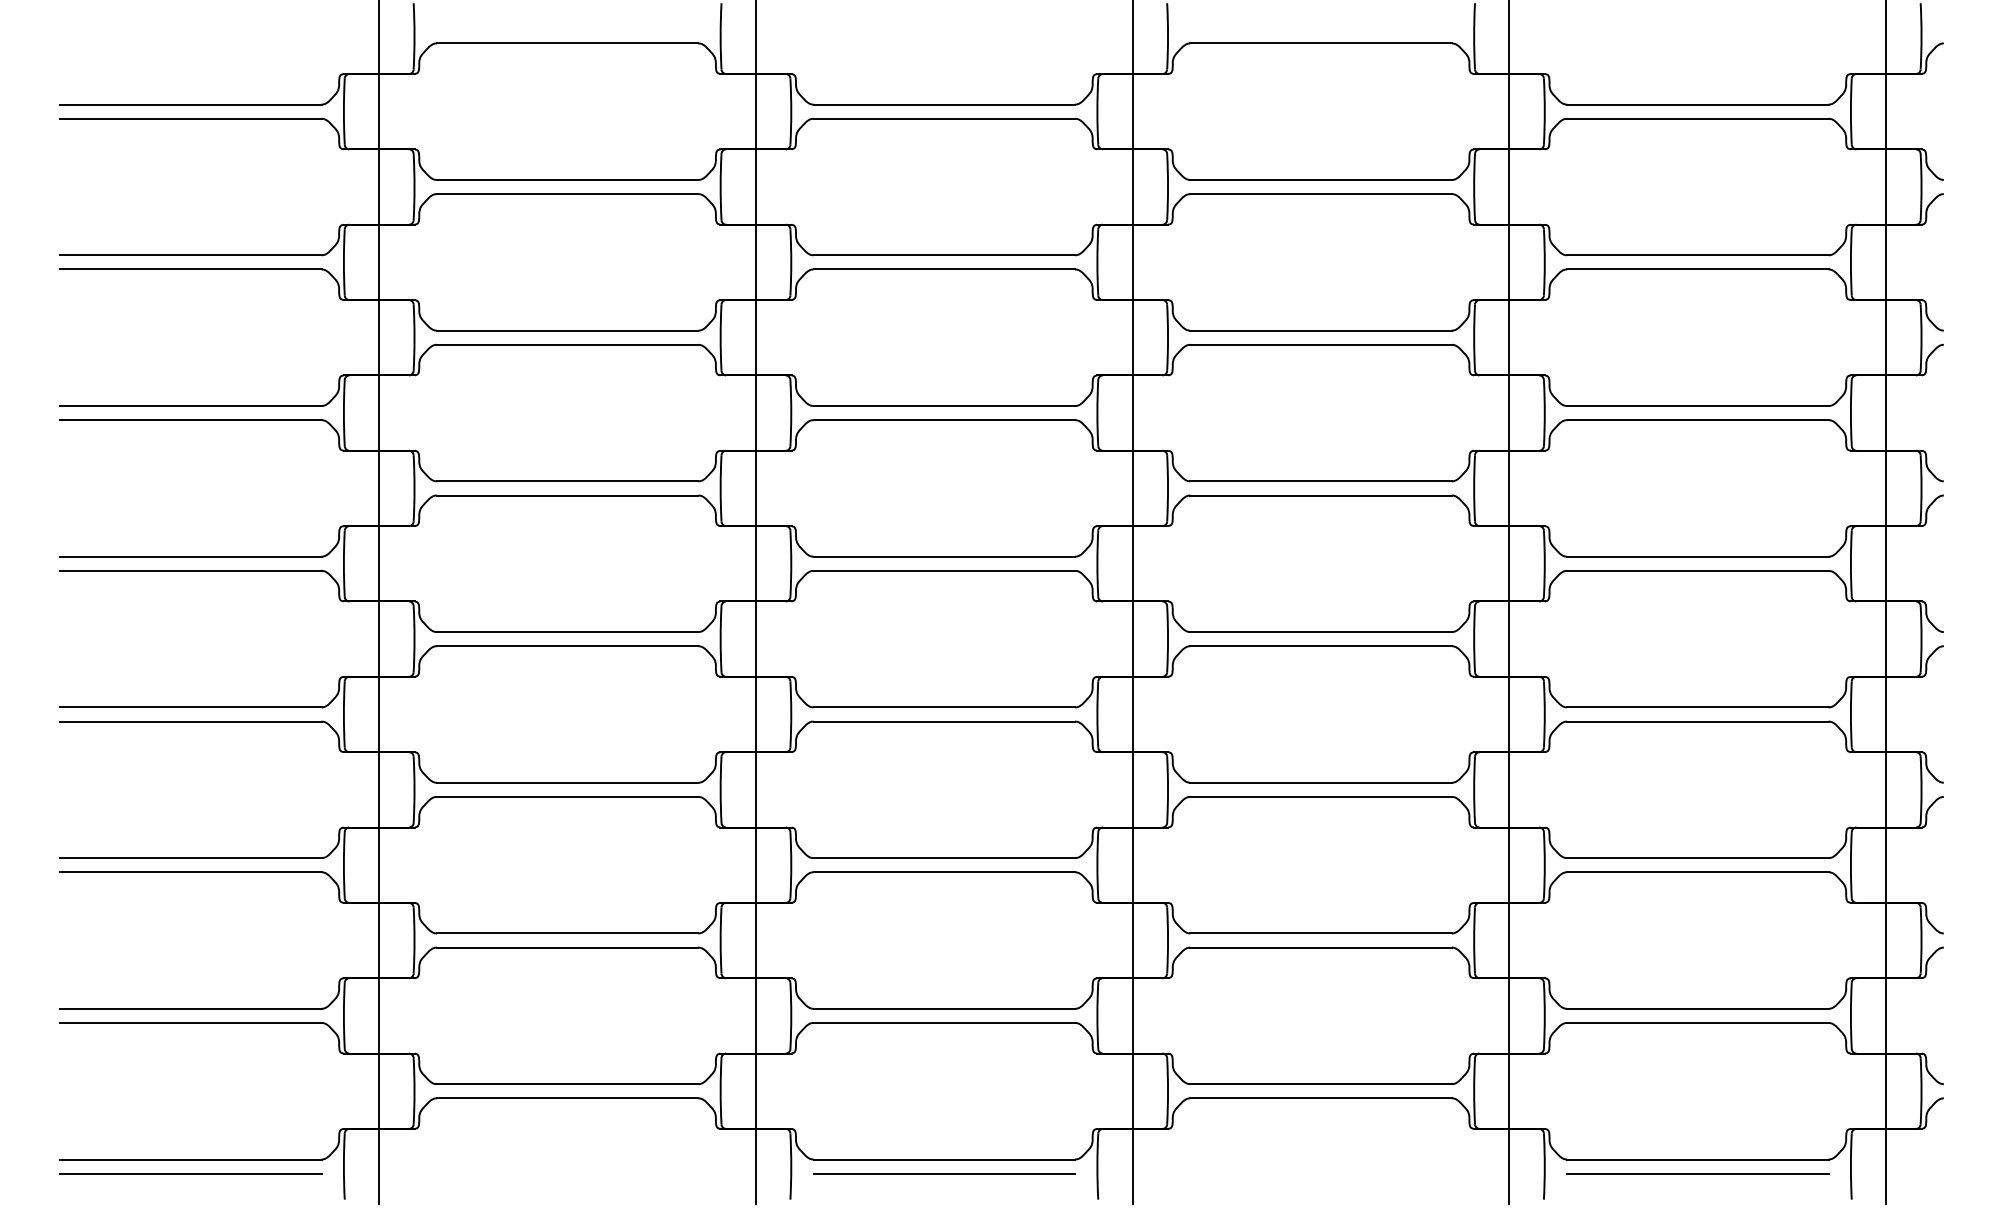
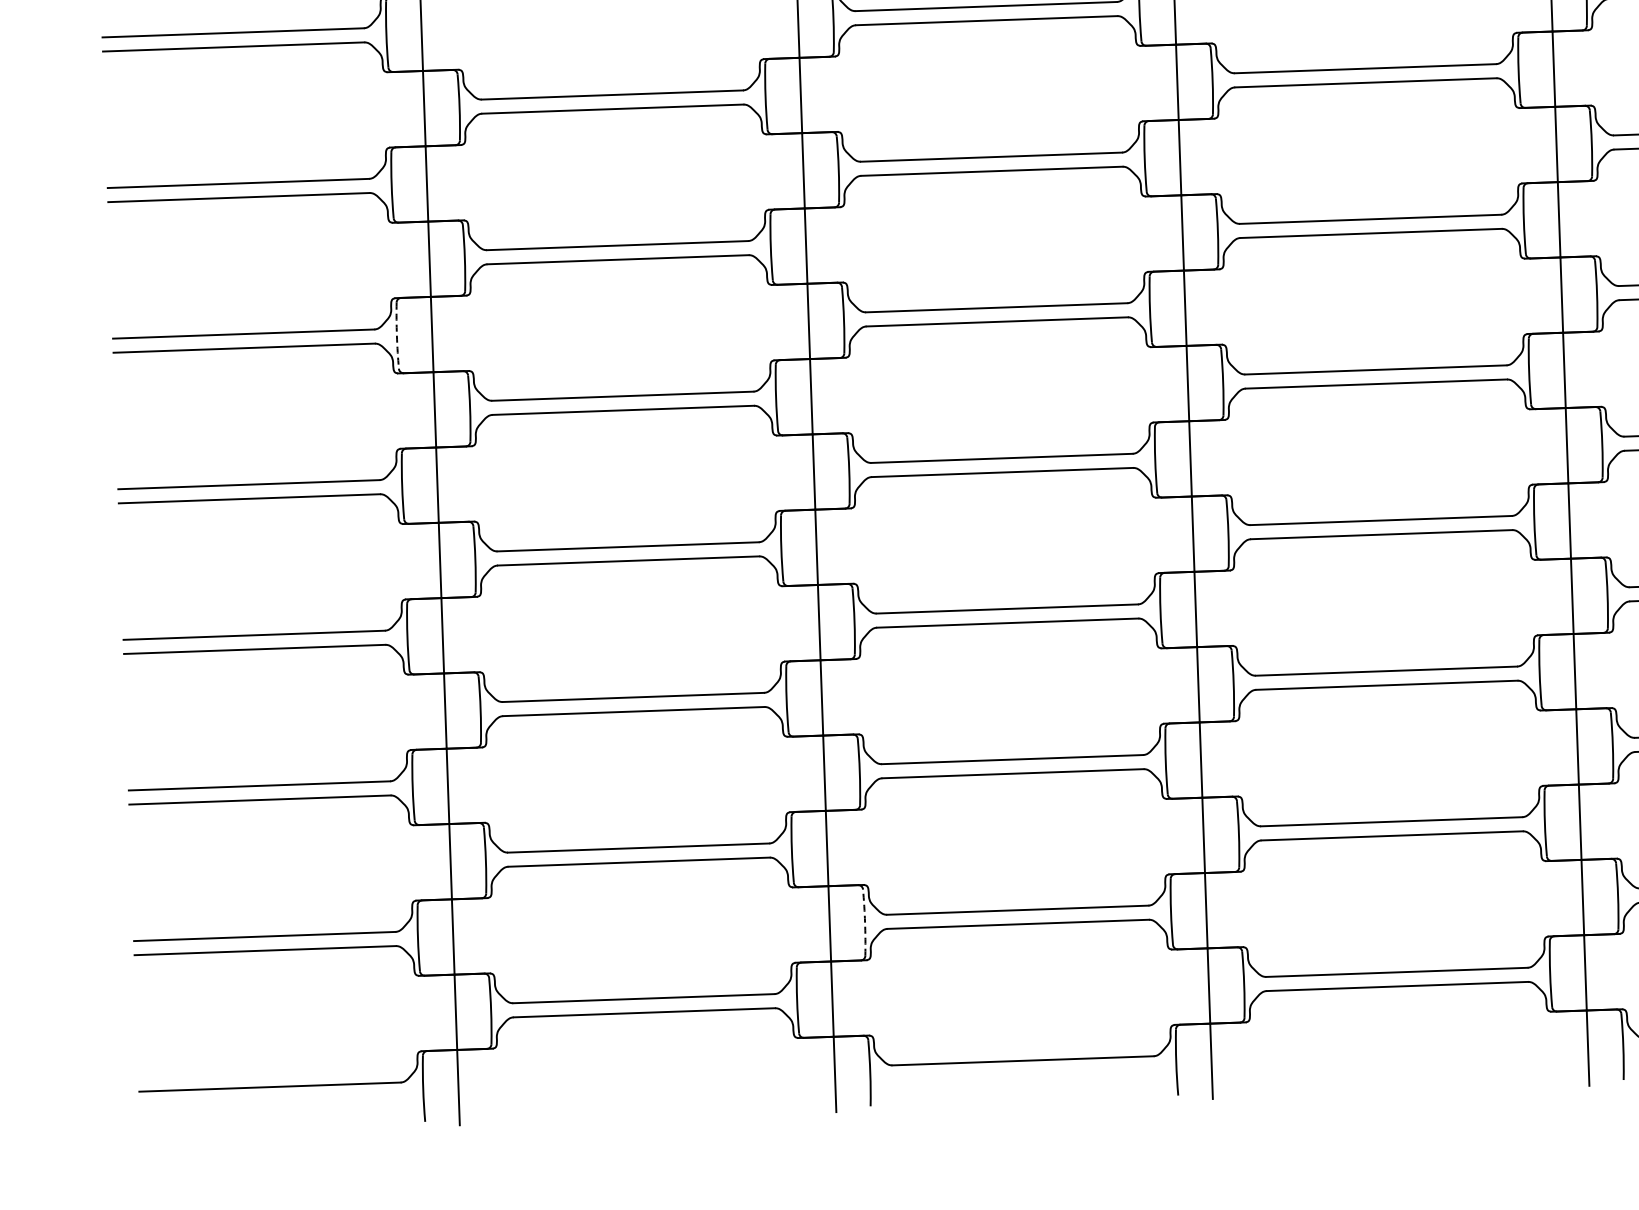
arc: (343, 413) -> (396, 336), solid -> dashed
arc: (791, 1015) -> (865, 922), solid -> dashed
line: (190, 1173) -> (270, 1101), removed
line: (944, 1173) -> (1023, 1074), removed

